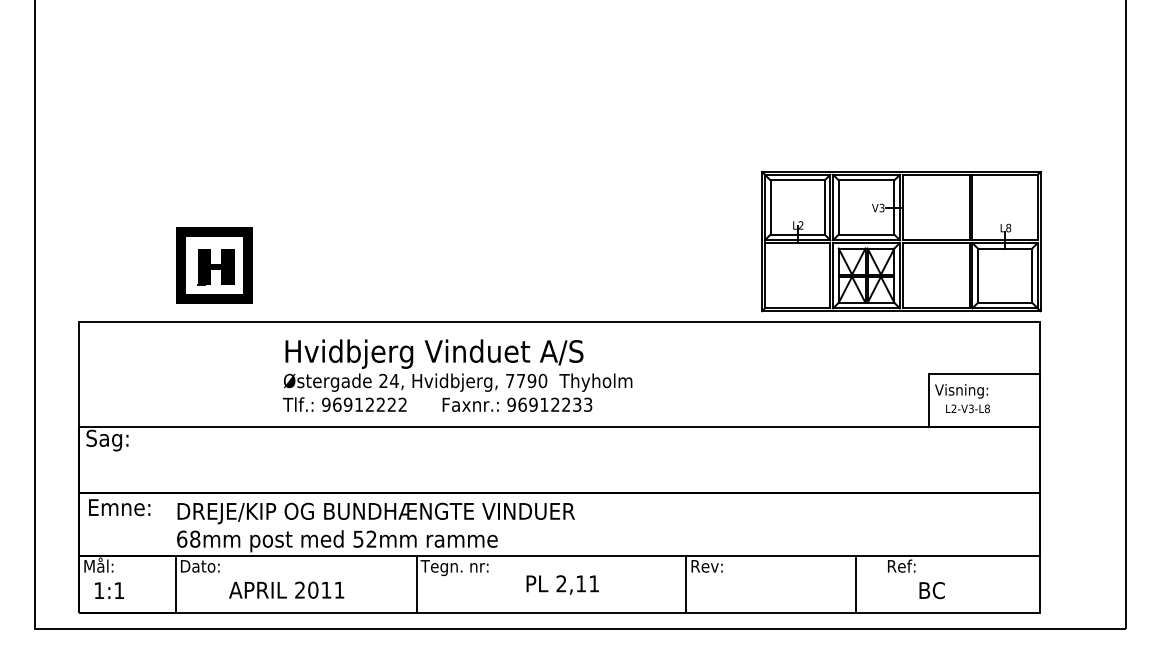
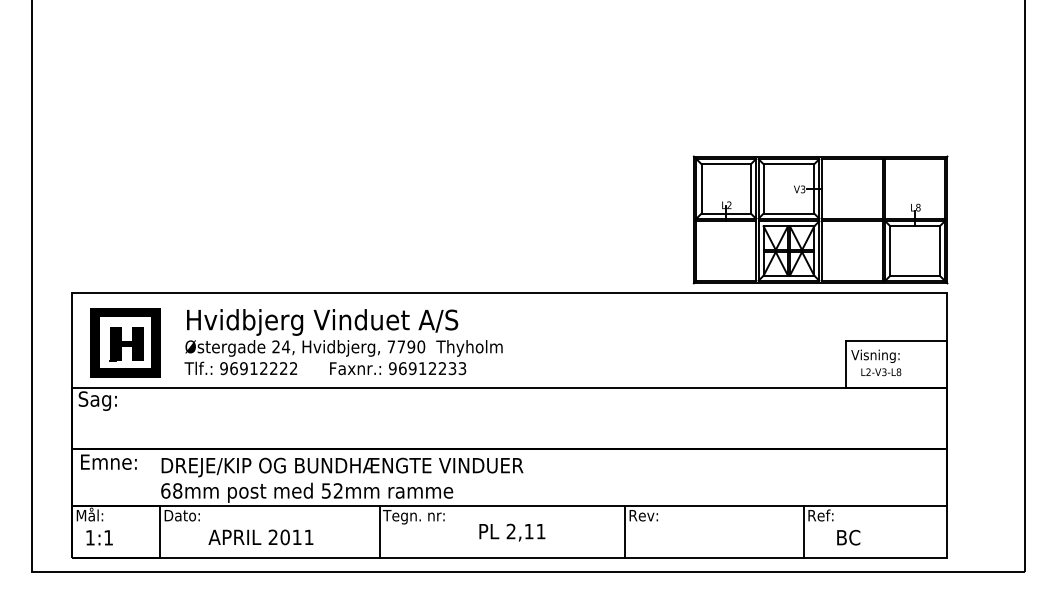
part: (214, 265) -> (125, 342), moved
text: (457, 376) -> (343, 342), moved
line: (856, 583) -> (803, 531), moved

